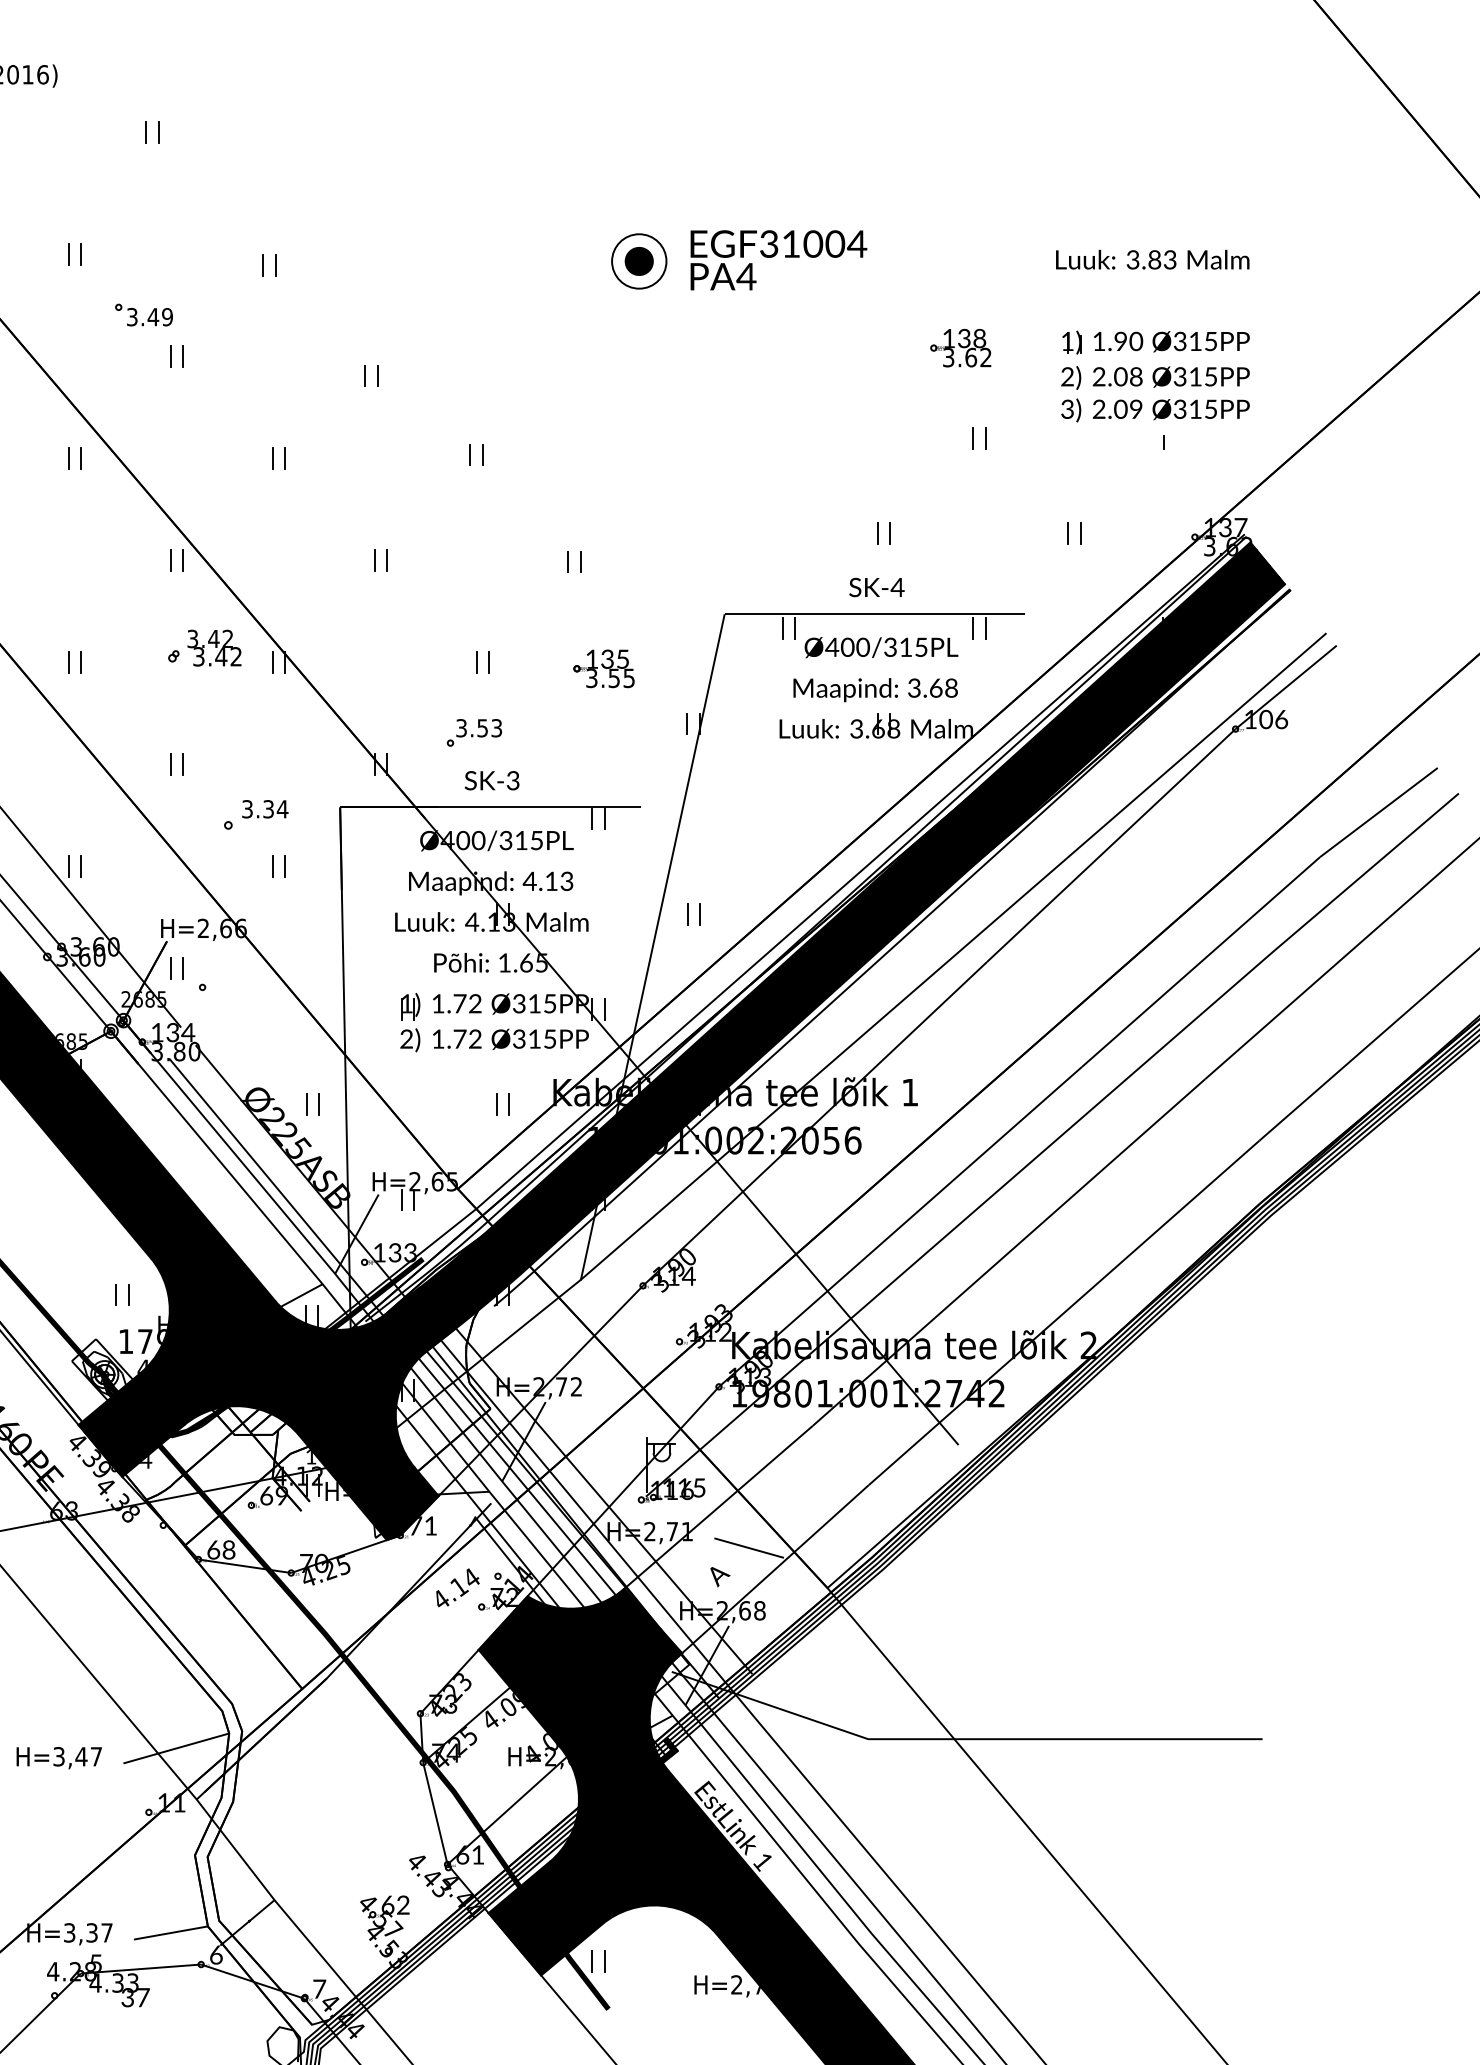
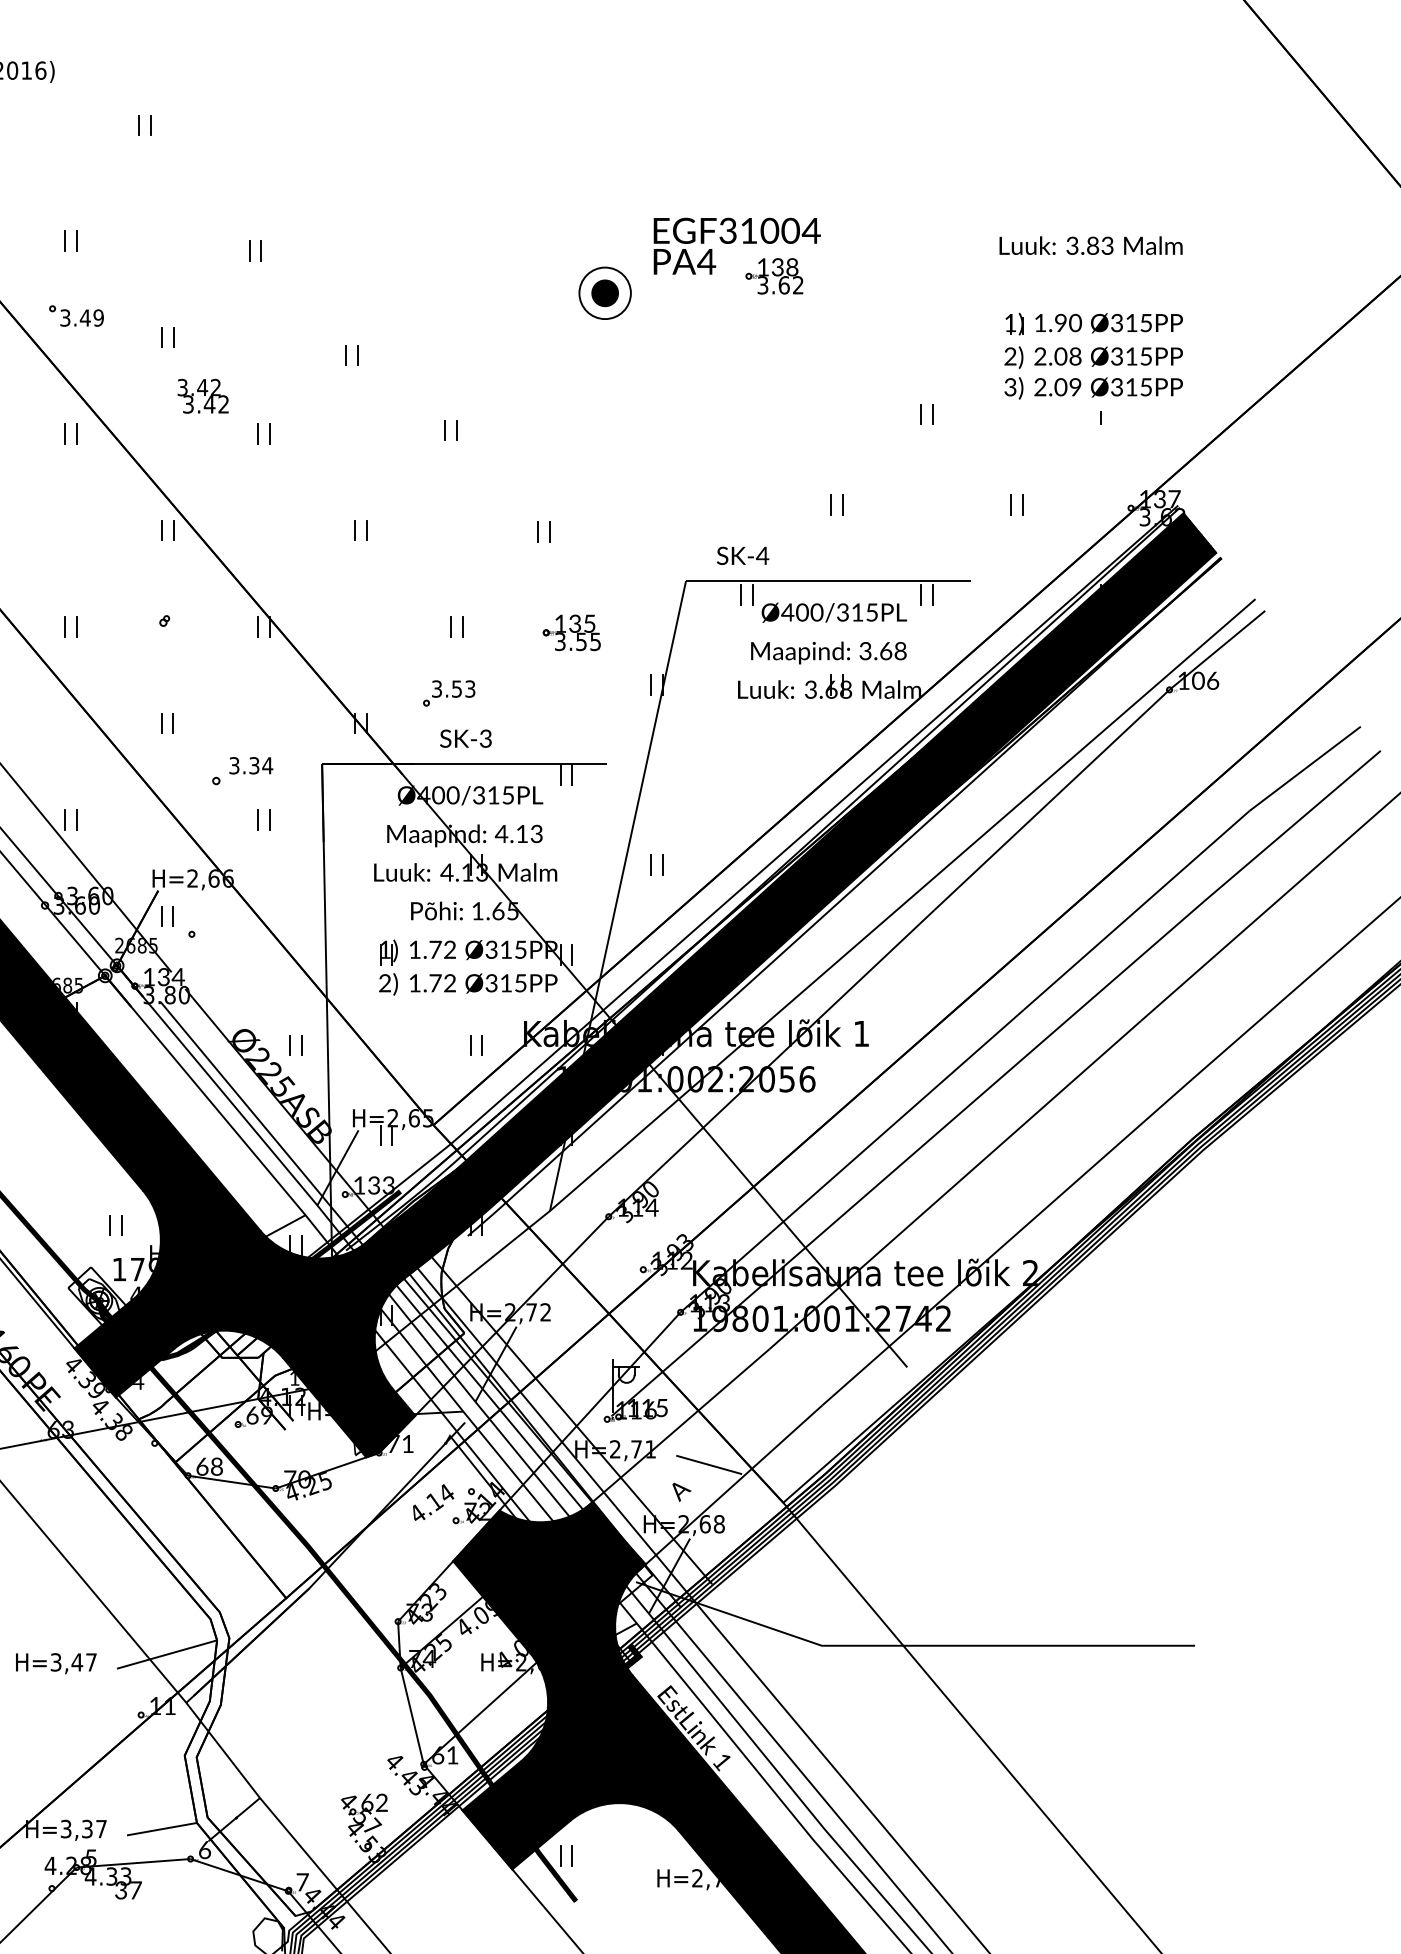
part: (638, 260) -> (604, 292), moved
part: (144, 314) -> (76, 315), moved
part: (960, 348) -> (774, 276), moved
text: (877, 587) -> (743, 555), moved
text: (213, 647) -> (202, 395), moved

